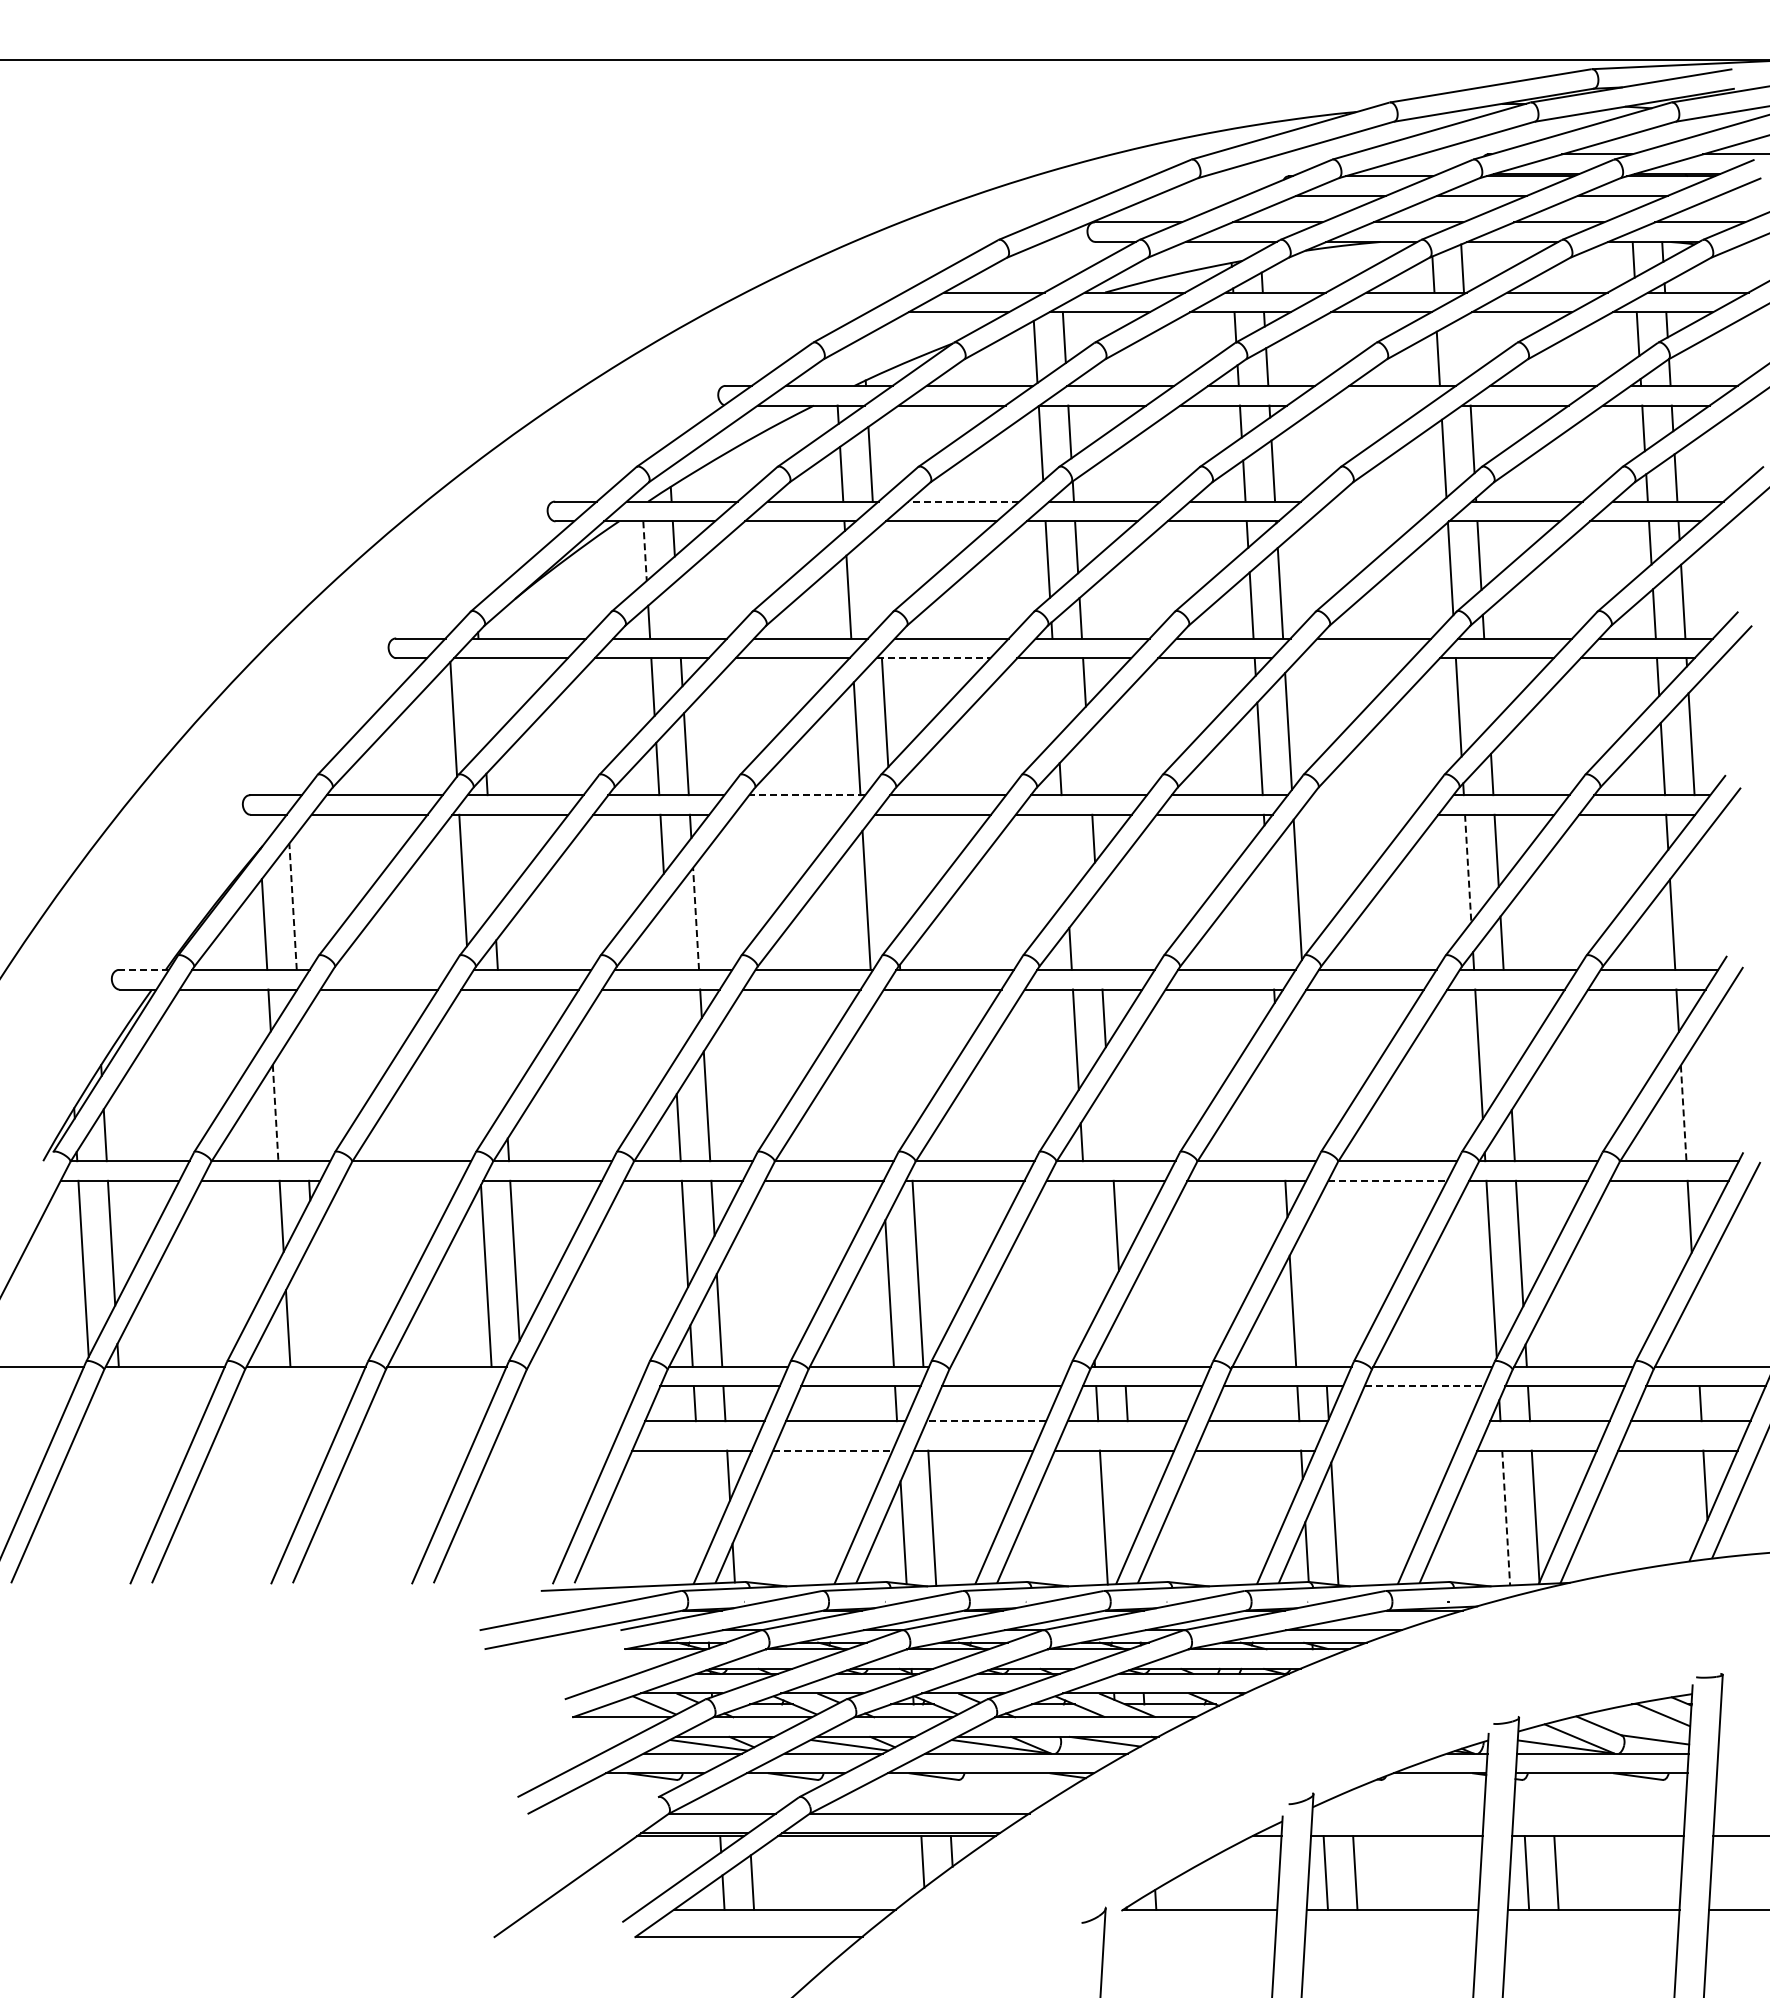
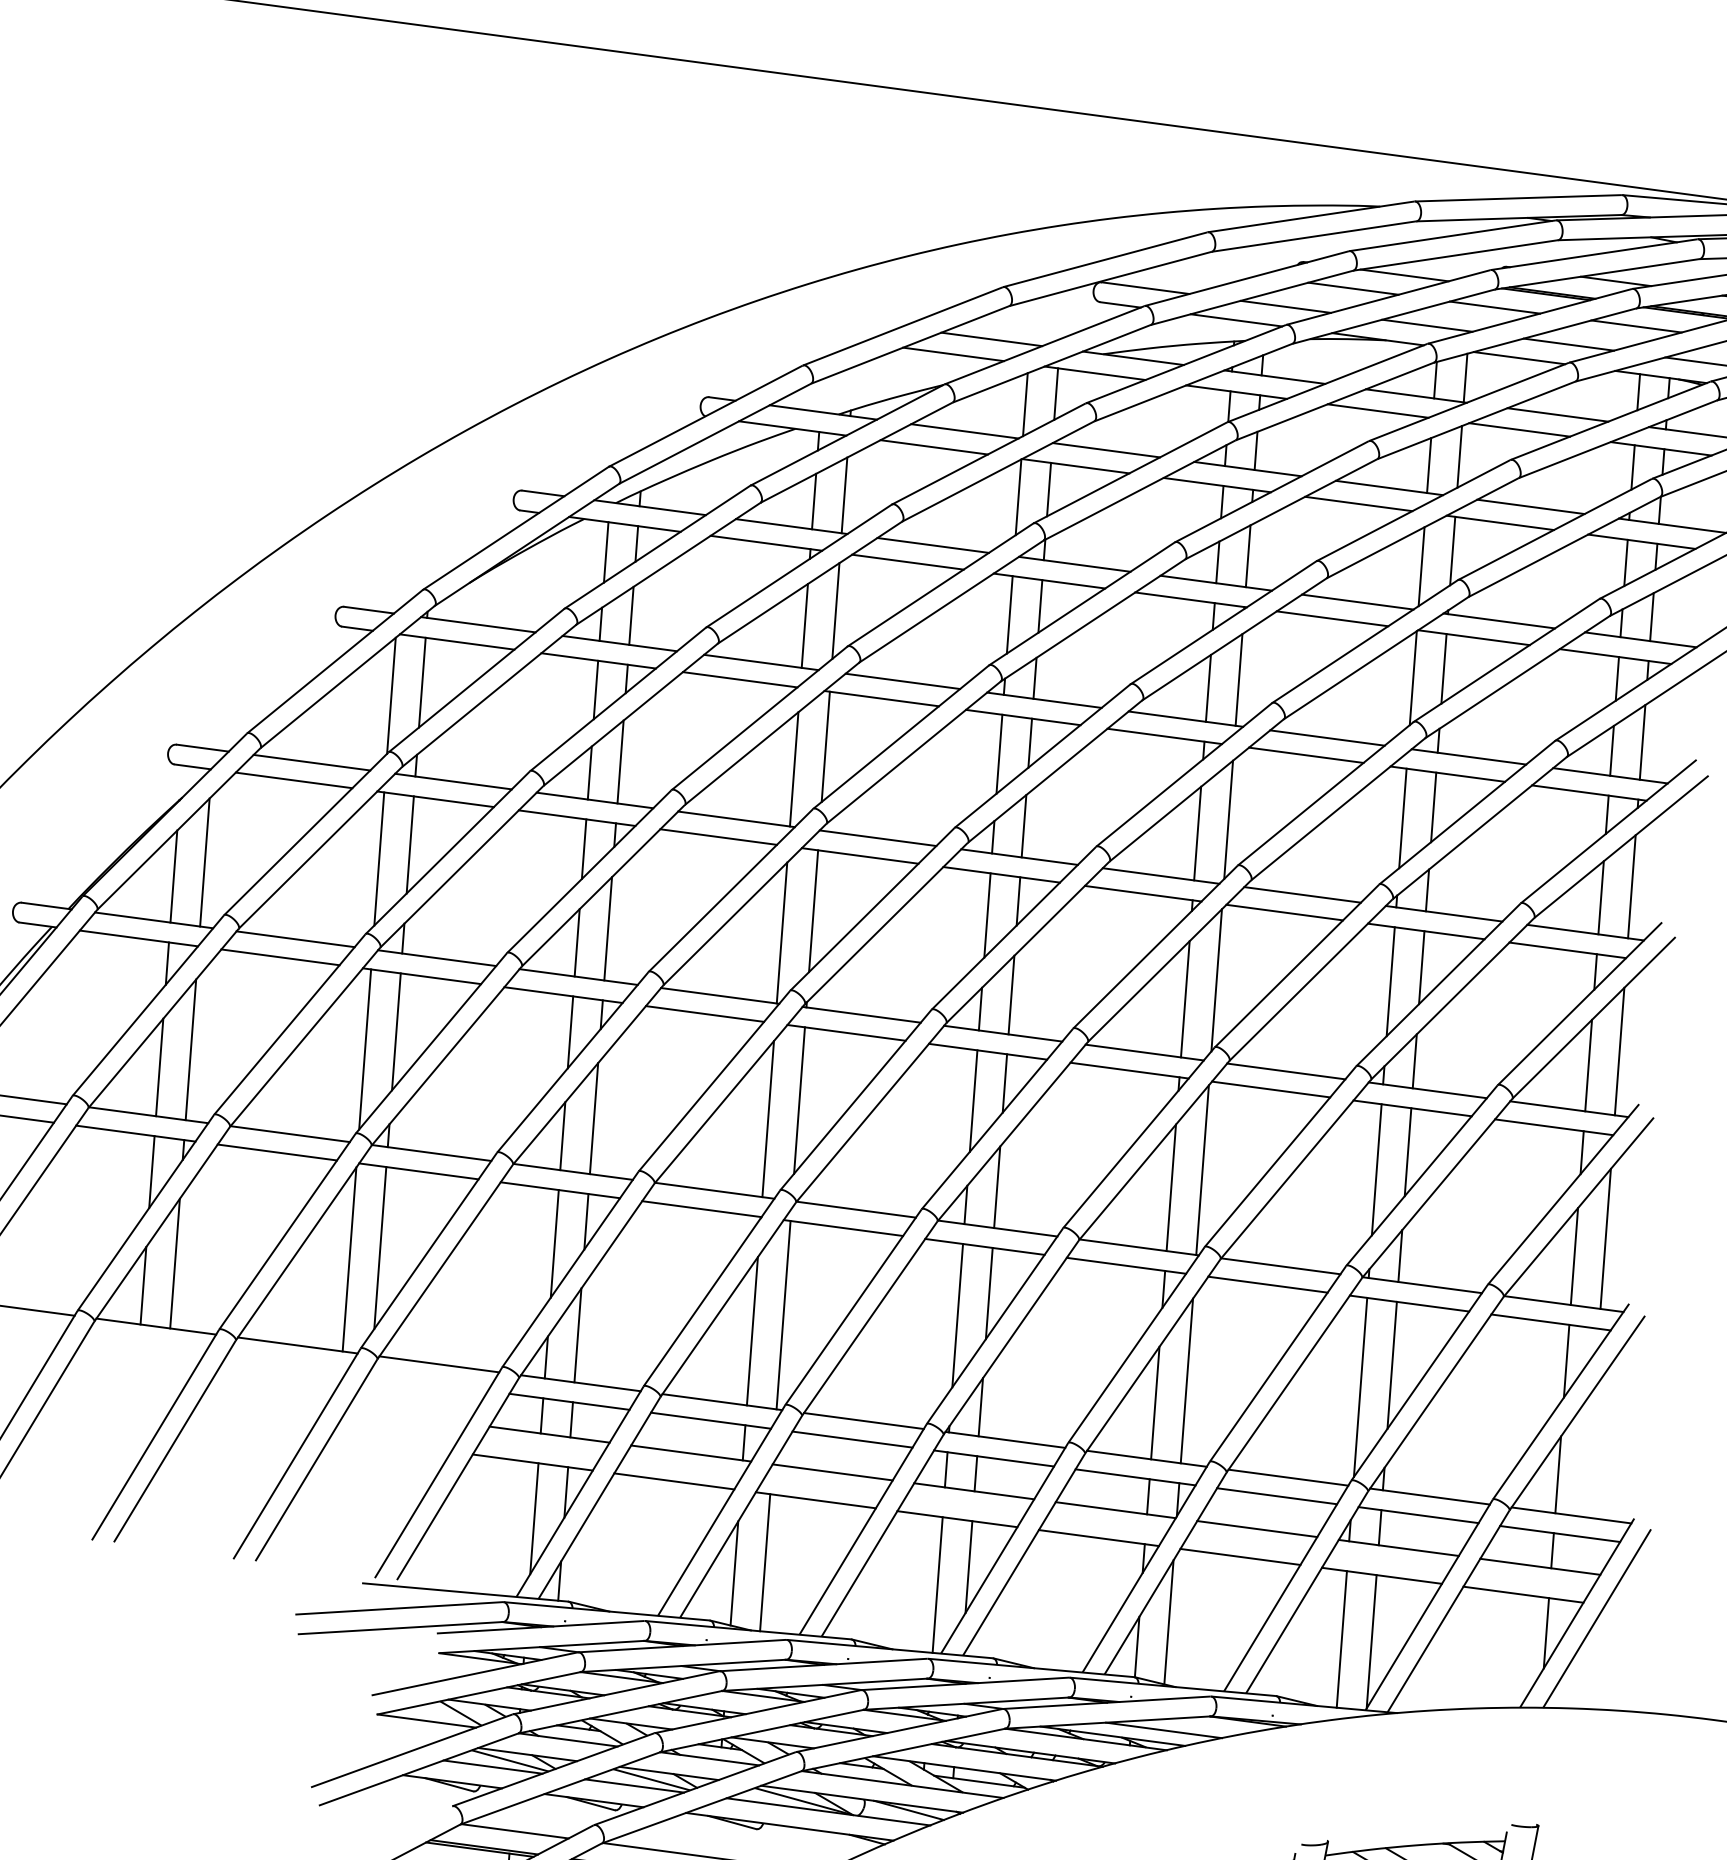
line: (1466, 345) -> (1459, 455), added
line: (1374, 405) -> (1358, 503), added
line: (963, 501) -> (932, 545), dashed -> solid
line: (1385, 501) -> (1356, 601), added
line: (1363, 521) -> (1332, 618), added
line: (645, 551) -> (606, 552), dashed -> solid
line: (877, 578) -> (836, 611), added
line: (677, 609) -> (631, 615), added
line: (933, 658) -> (881, 698), dashed -> solid
line: (1356, 658) -> (1306, 755), added
line: (1487, 692) -> (1433, 807), added
line: (1055, 697) -> (999, 754), added
line: (481, 702) -> (421, 682), added
line: (1089, 764) -> (1024, 826), added
line: (806, 795) -> (735, 819), dashed -> solid
line: (1370, 795) -> (1302, 895), added
line: (792, 814) -> (719, 836), added
line: (1355, 814) -> (1284, 912), added
line: (1064, 855) -> (986, 914), added
line: (491, 862) -> (410, 844), added
line: (1468, 868) -> (1391, 981), dashed -> solid
line: (894, 874) -> (813, 910), added
line: (293, 906) -> (205, 862), dashed -> solid
line: (1700, 906) -> (1619, 1050), added
line: (1269, 912) -> (1185, 999), added
line: (696, 918) -> (608, 928), dashed -> solid
line: (1098, 930) -> (1010, 994), added
line: (667, 936) -> (577, 942), added
line: (144, 969) -> (47, 905), dashed -> solid
line: (391, 969) -> (295, 938), added
line: (672, 1024) -> (570, 1031), added
line: (1506, 1032) -> (1407, 1151), added
line: (502, 1047) -> (396, 1032), added
line: (905, 1061) -> (799, 1100), added
line: (473, 1068) -> (364, 1049), added
line: (1308, 1077) -> (1202, 1170), added
line: (876, 1084) -> (767, 1119), added
line: (303, 1091) -> (190, 1049), added
line: (1711, 1091) -> (1605, 1238), added
line: (1280, 1098) -> (1171, 1187), added
line: (275, 1113) -> (159, 1067), dashed -> solid
line: (1683, 1113) -> (1574, 1256), dashed -> solid
line: (1109, 1120) -> (996, 1186), added
line: (401, 1180) -> (277, 1152), added
line: (1388, 1180) -> (1268, 1284), dashed -> solid
line: (1088, 1251) -> (957, 1315), added
line: (1320, 1285) -> (1186, 1380), added
line: (315, 1302) -> (174, 1263), added
line: (1696, 1328) -> (1558, 1474), added
line: (1122, 1337) -> (980, 1406), added
line: (587, 1366) -> (439, 1363), added
line: (1009, 1366) -> (863, 1420), added
line: (1424, 1386) -> (1277, 1496), dashed -> solid
line: (986, 1421) -> (832, 1472), dashed -> solid
line: (1408, 1421) -> (1256, 1529), added
line: (832, 1450) -> (673, 1481), dashed -> solid
line: (1395, 1450) -> (1239, 1556), added
line: (1131, 1495) -> (968, 1566), added
line: (700, 1505) -> (533, 1518), added
line: (1506, 1518) -> (1342, 1639), dashed -> solid

